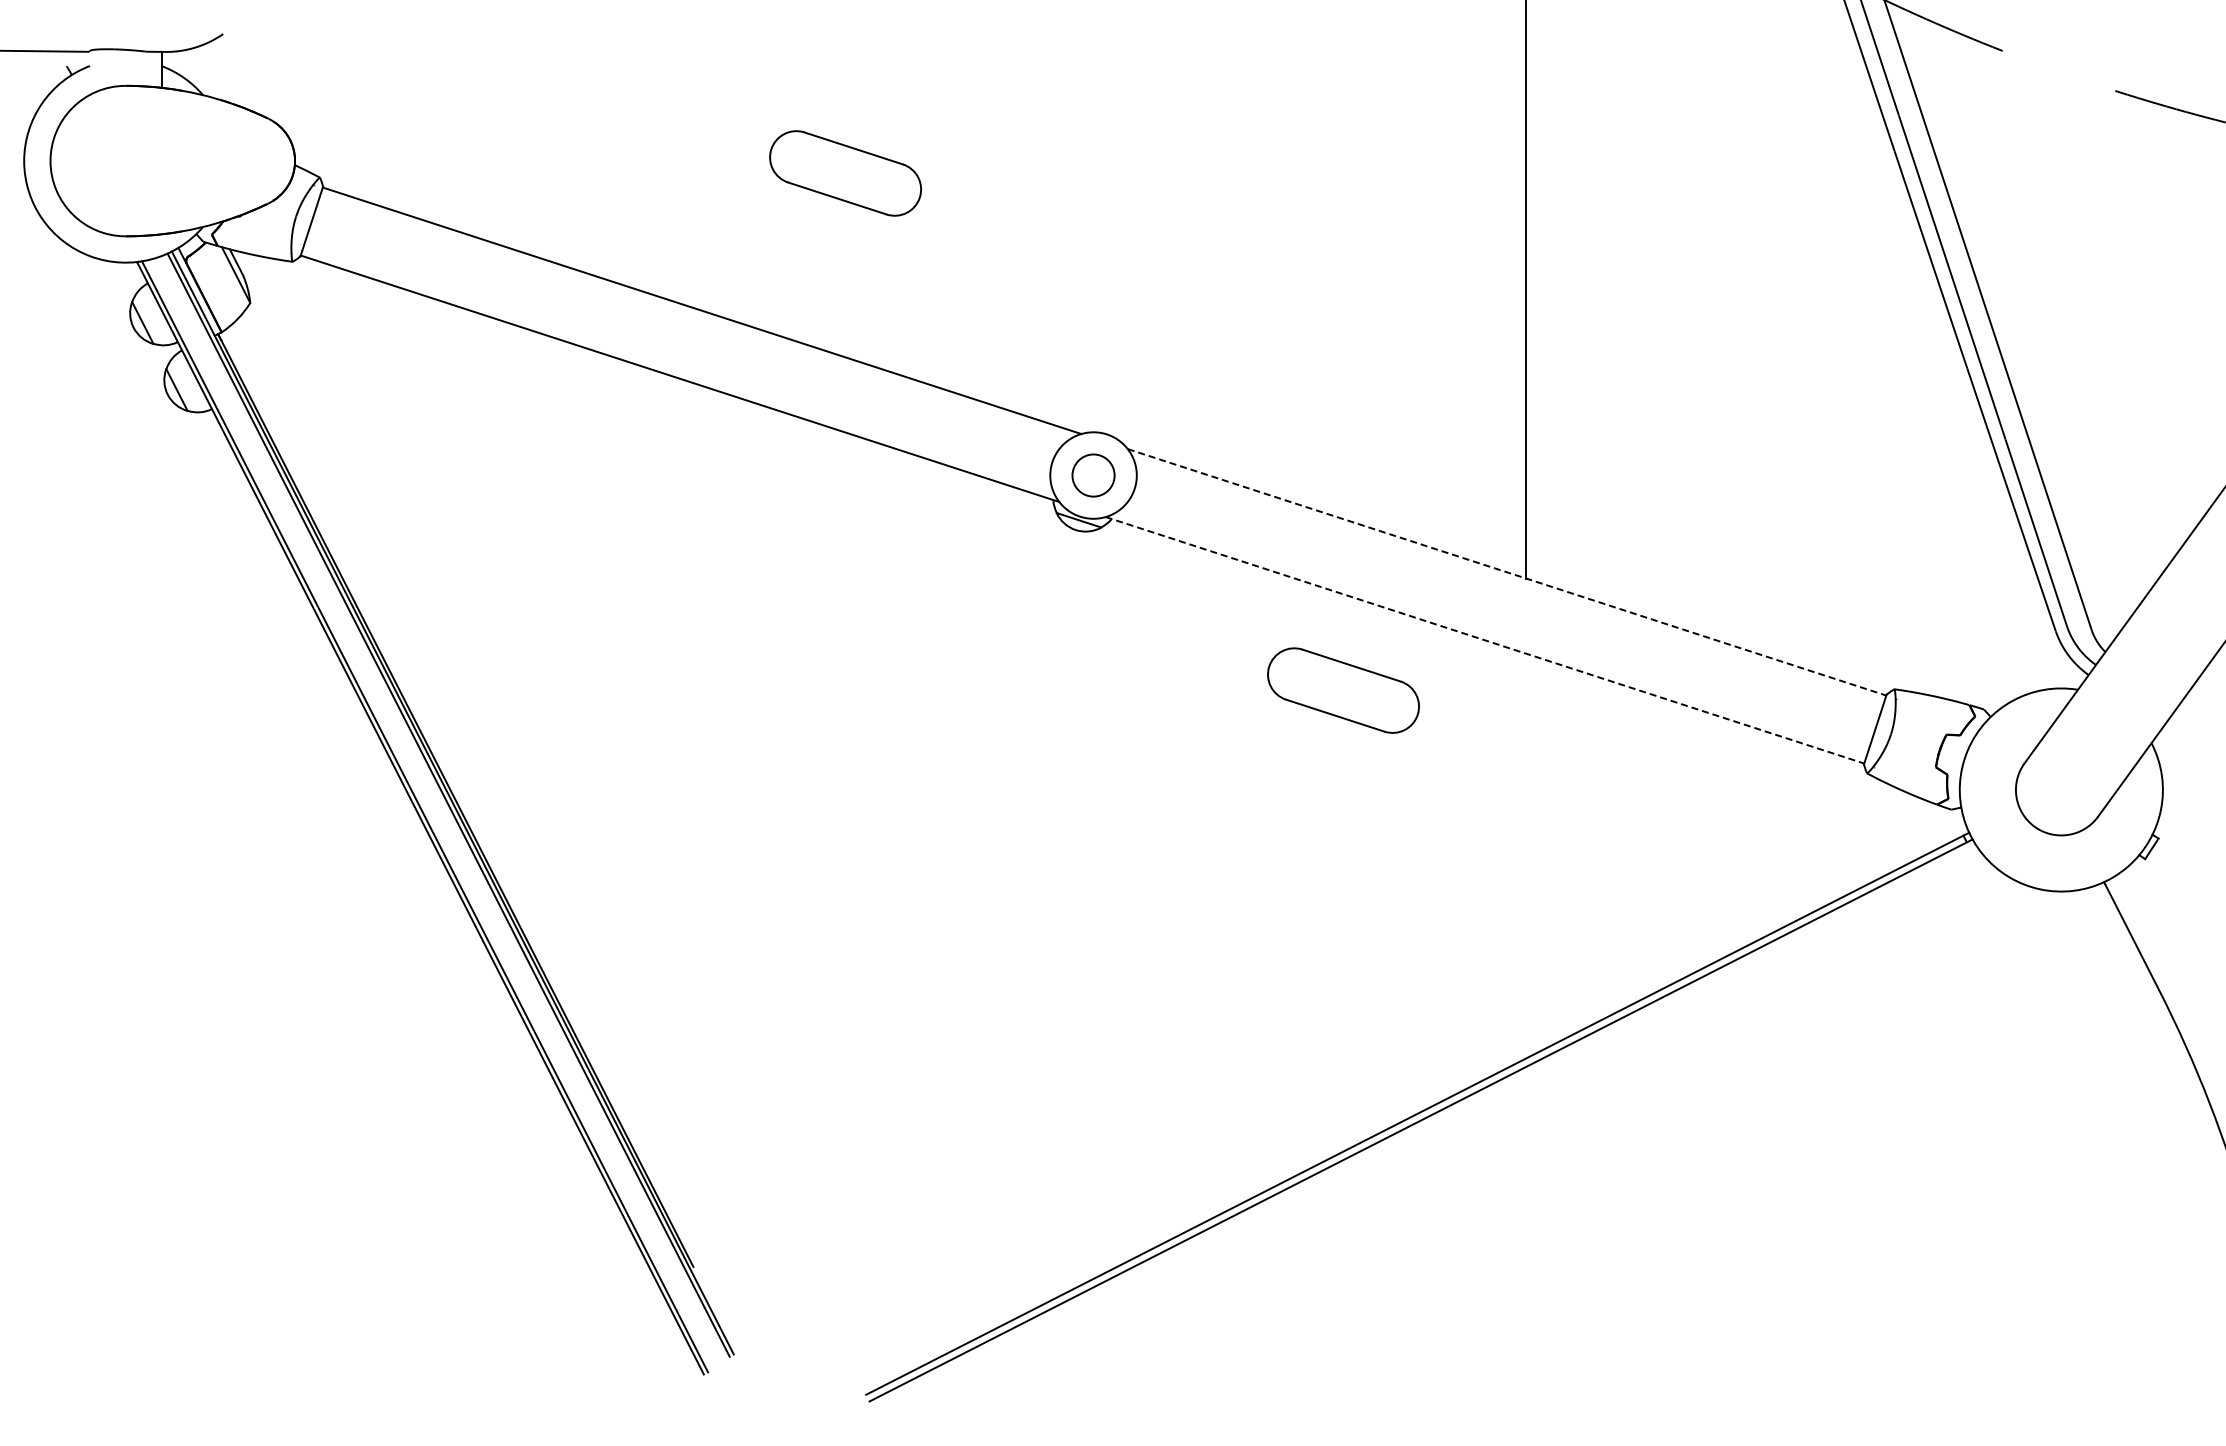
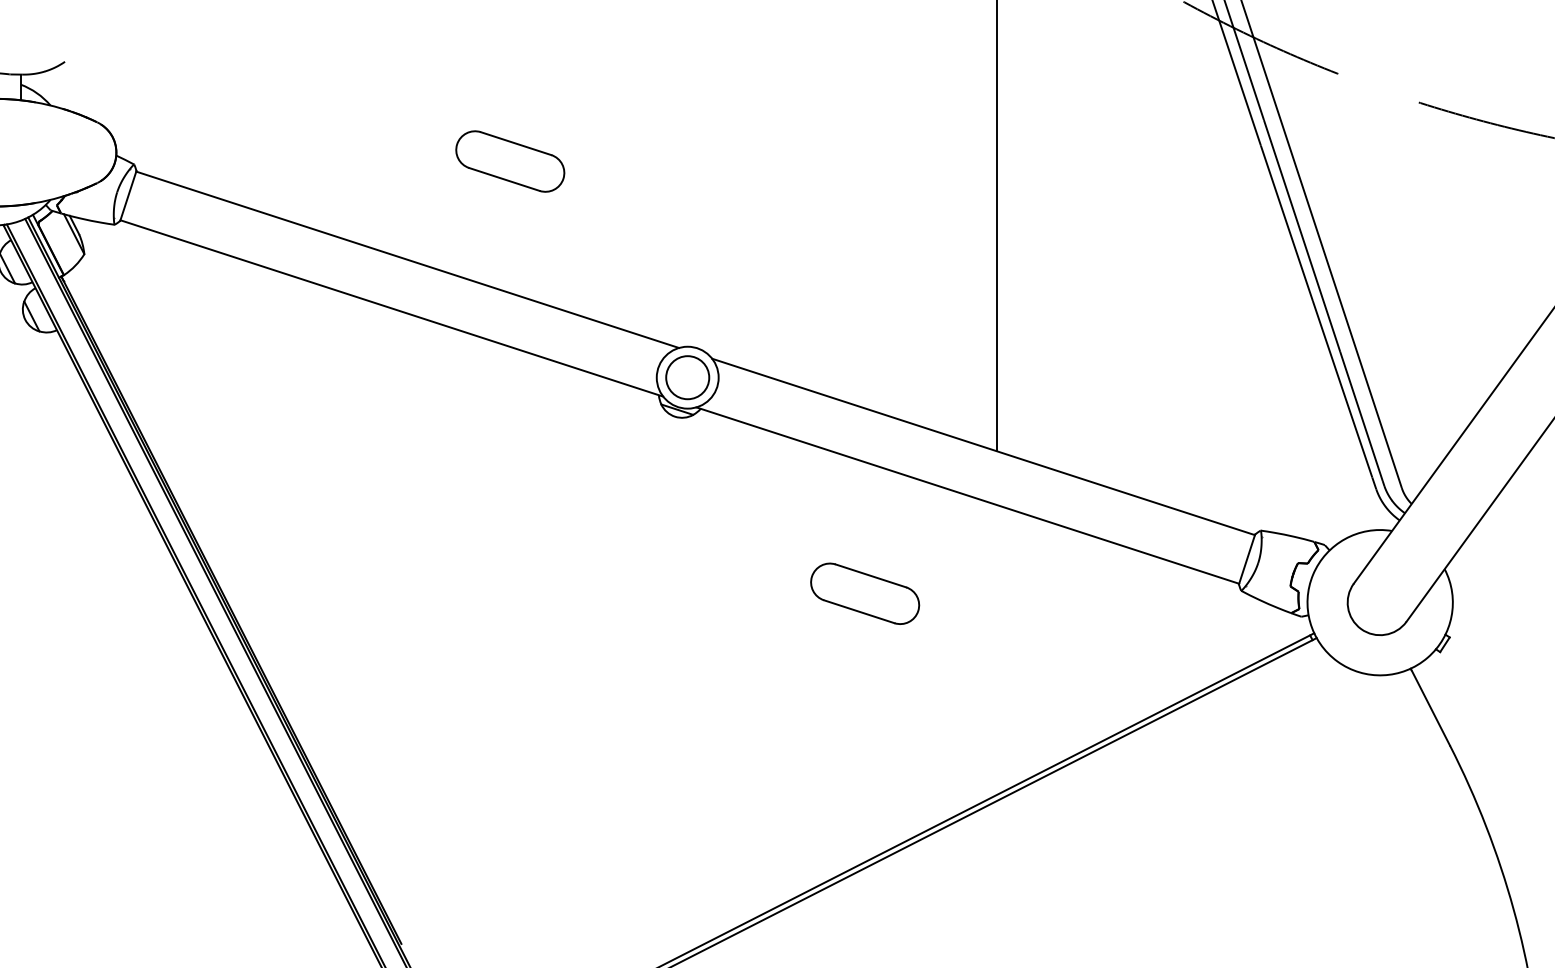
circle: (1093, 475) -> (687, 377), size x1.43
line: (1507, 572) -> (983, 447), dashed -> solid
line: (1484, 640) -> (967, 495), dashed -> solid
part: (1343, 690) -> (865, 593), moved

